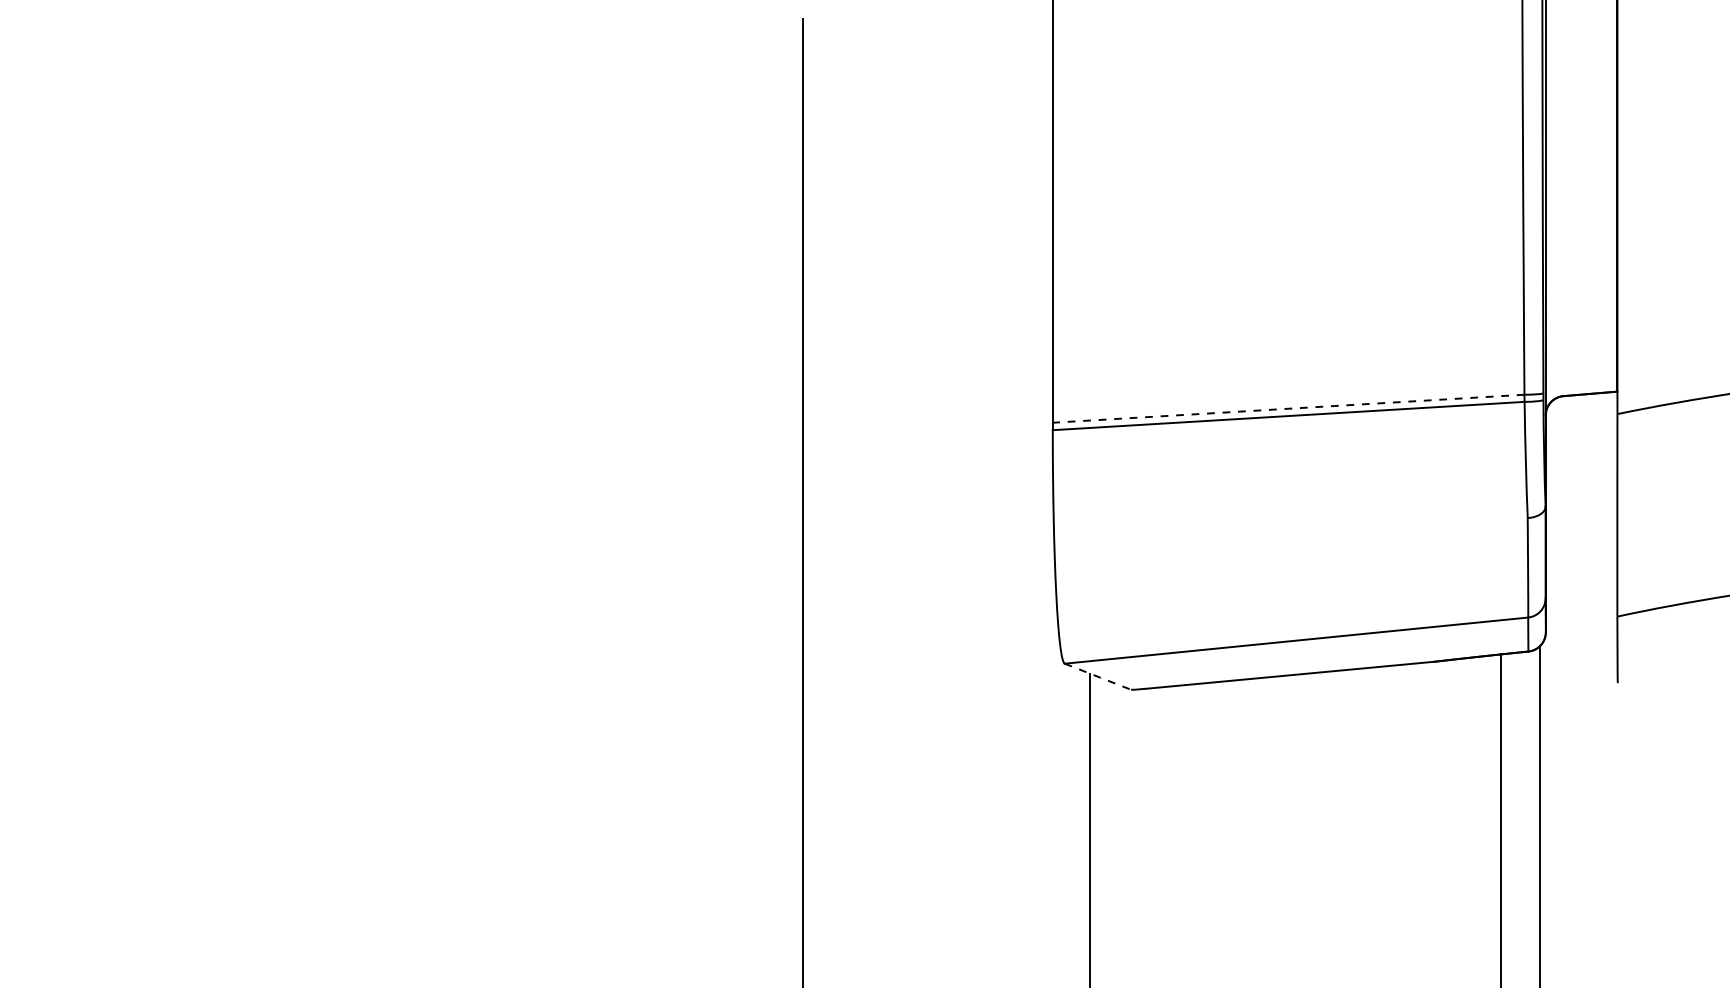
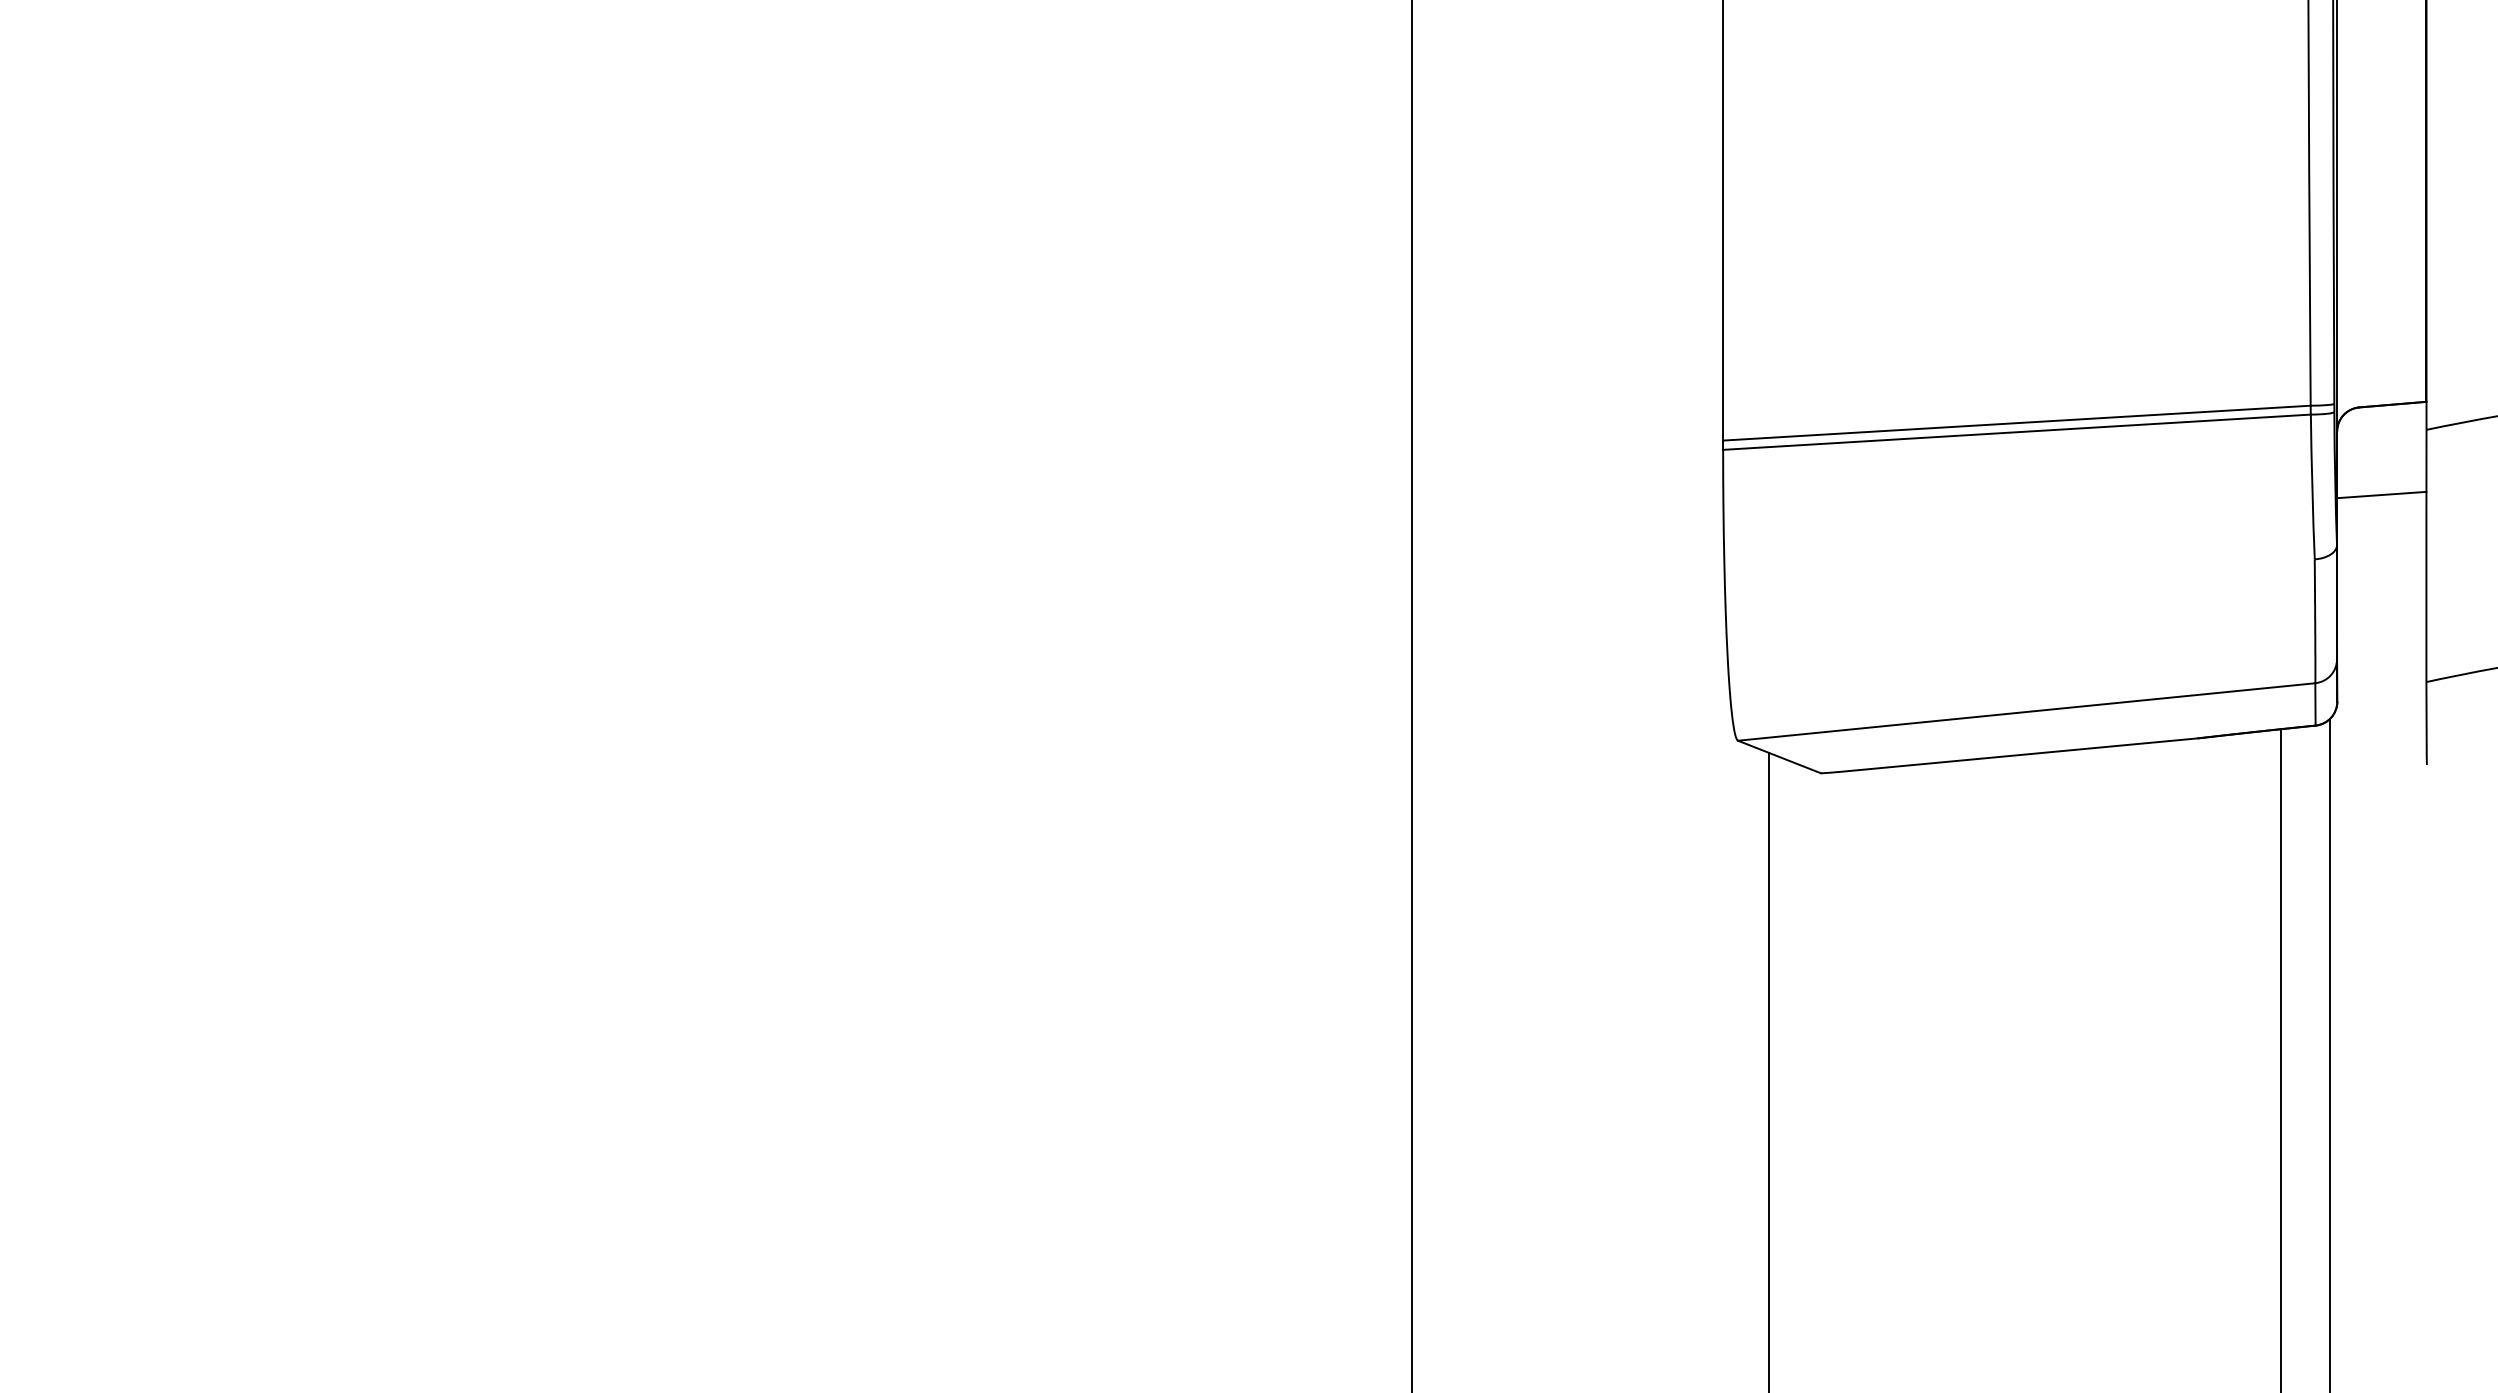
line: (1288, 409) -> (2016, 423), dashed -> solid
line: (1581, 466) -> (2381, 494), added
line: (1098, 677) -> (1779, 757), dashed -> solid

